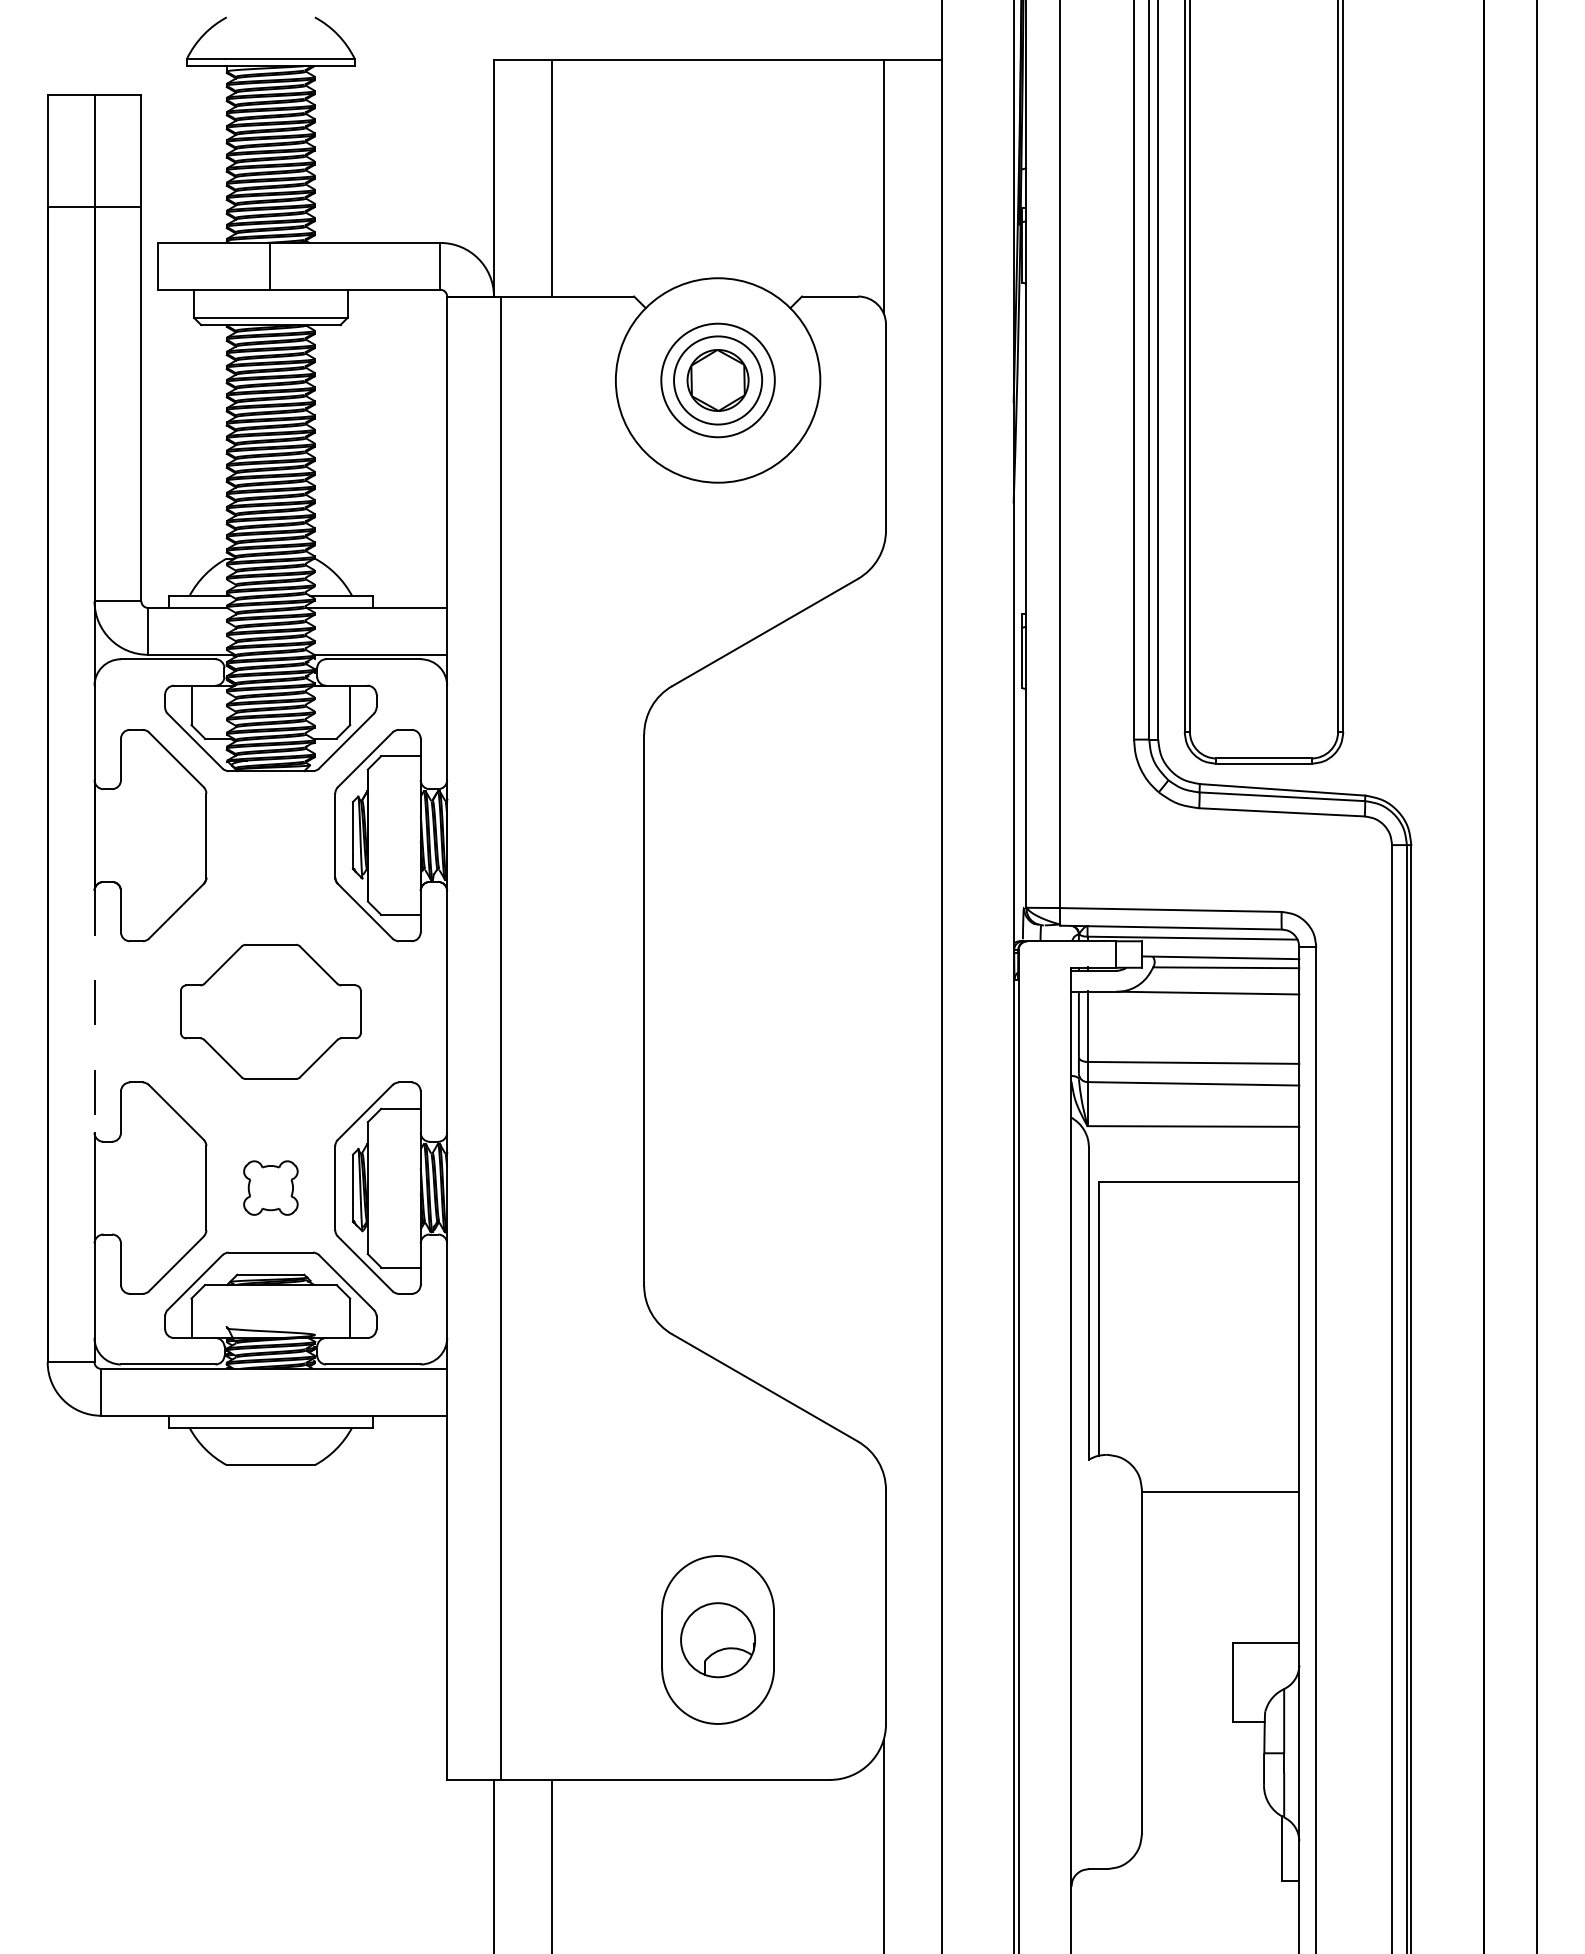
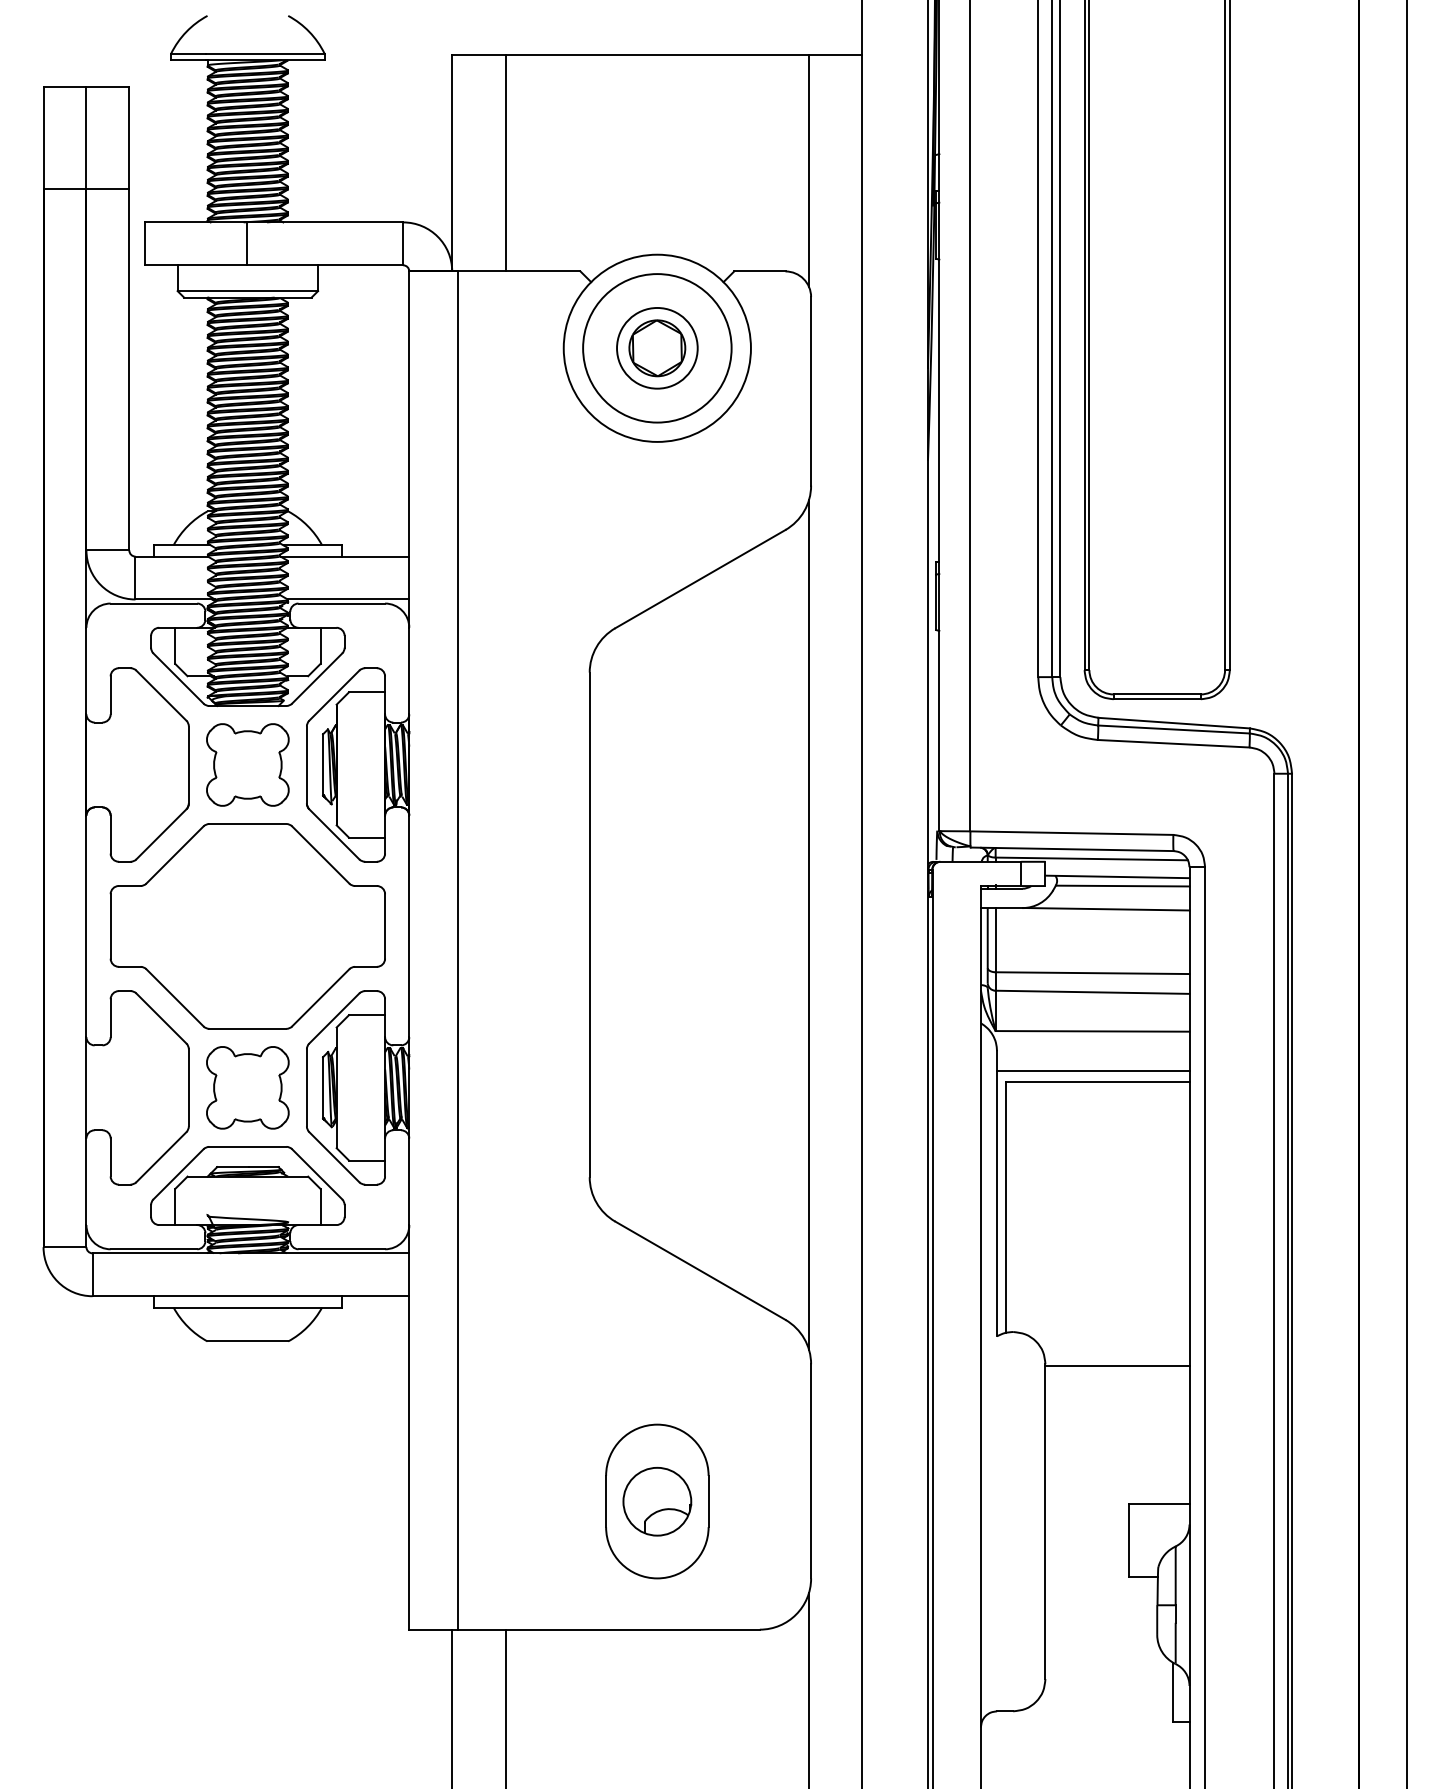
circle: (717, 380) -> (656, 348), size x1.43
part: (270, 835) -> (247, 764), added
line: (883, 1010) -> (808, 925), added
line: (94, 1011) -> (86, 926), dashed -> solid
part: (270, 1011) -> (247, 926), size x1.67
line: (1194, 1169) -> (1093, 1070), added
part: (270, 1187) -> (247, 1087), size x1.67

